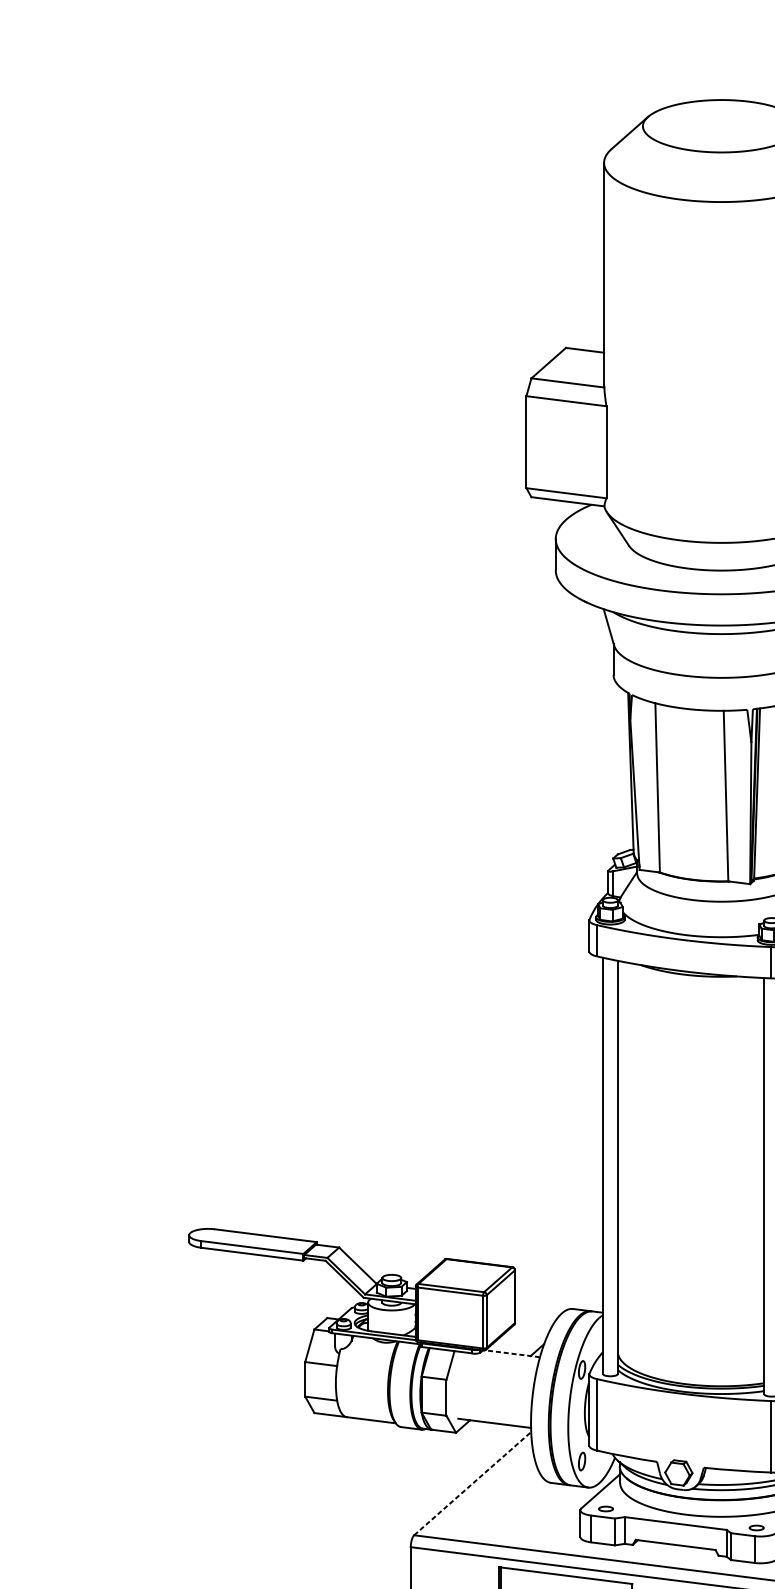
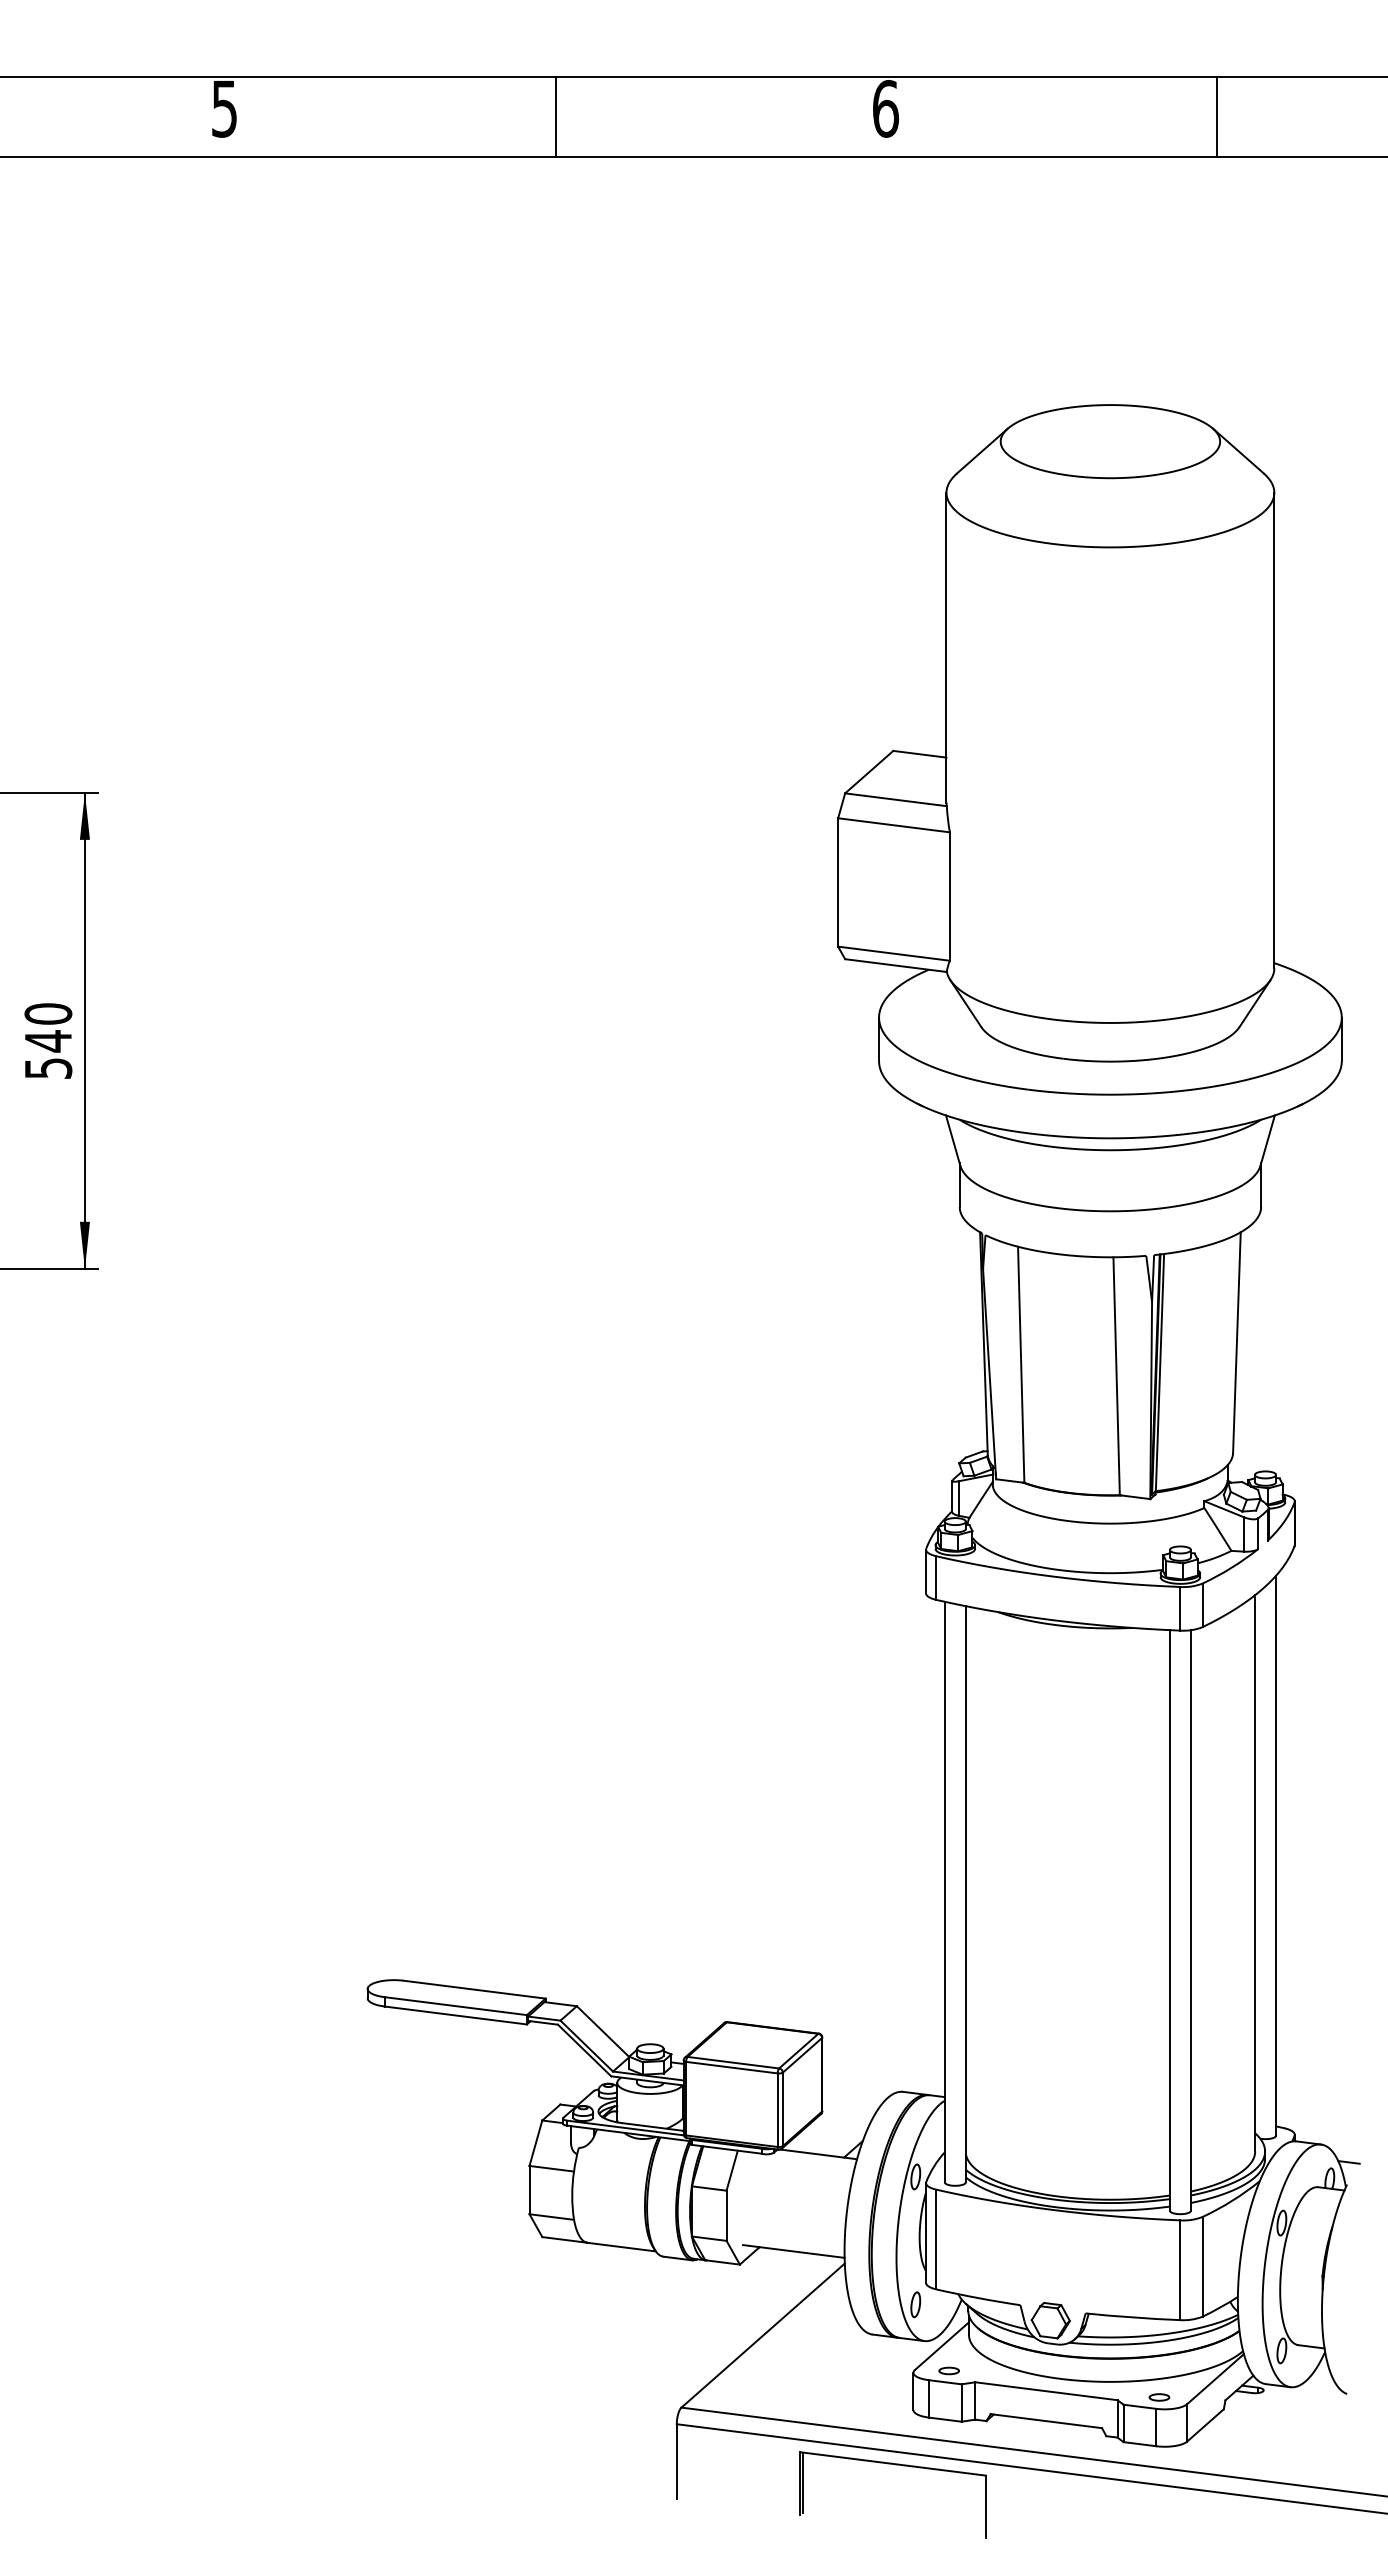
line: (512, 1353) -> (818, 2154), dashed -> solid
line: (472, 1483) -> (763, 2335), dashed -> solid

